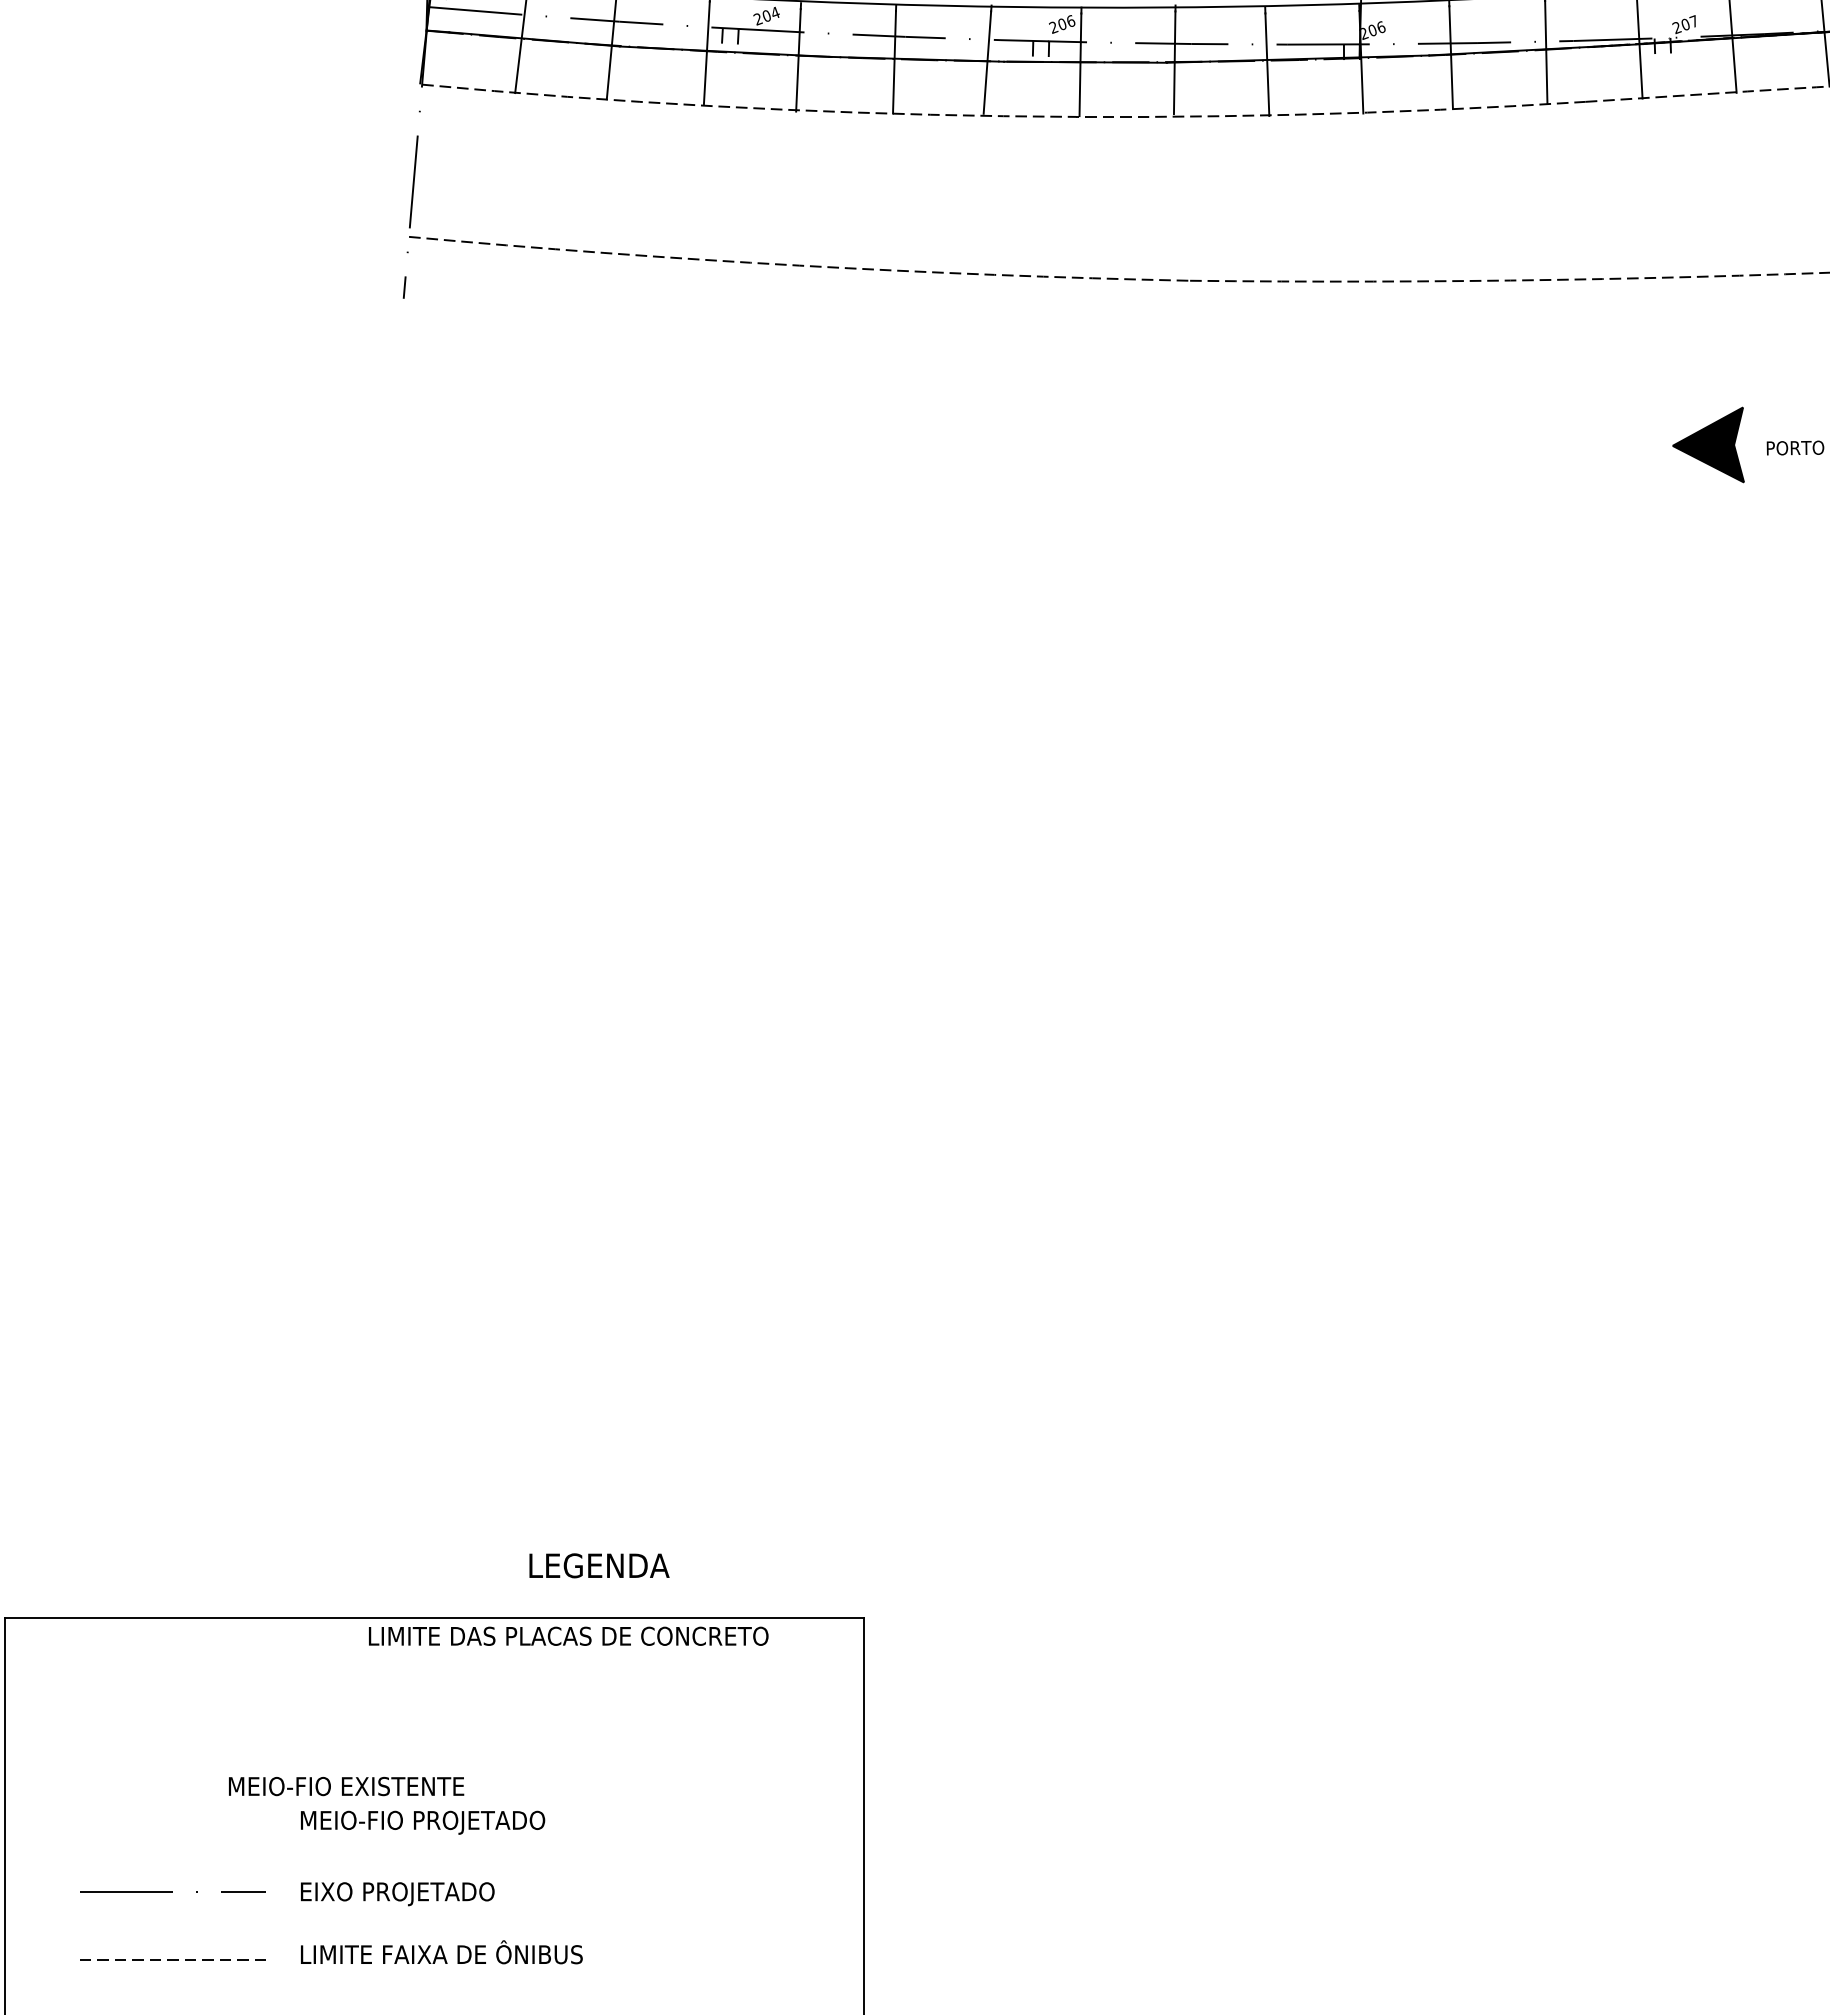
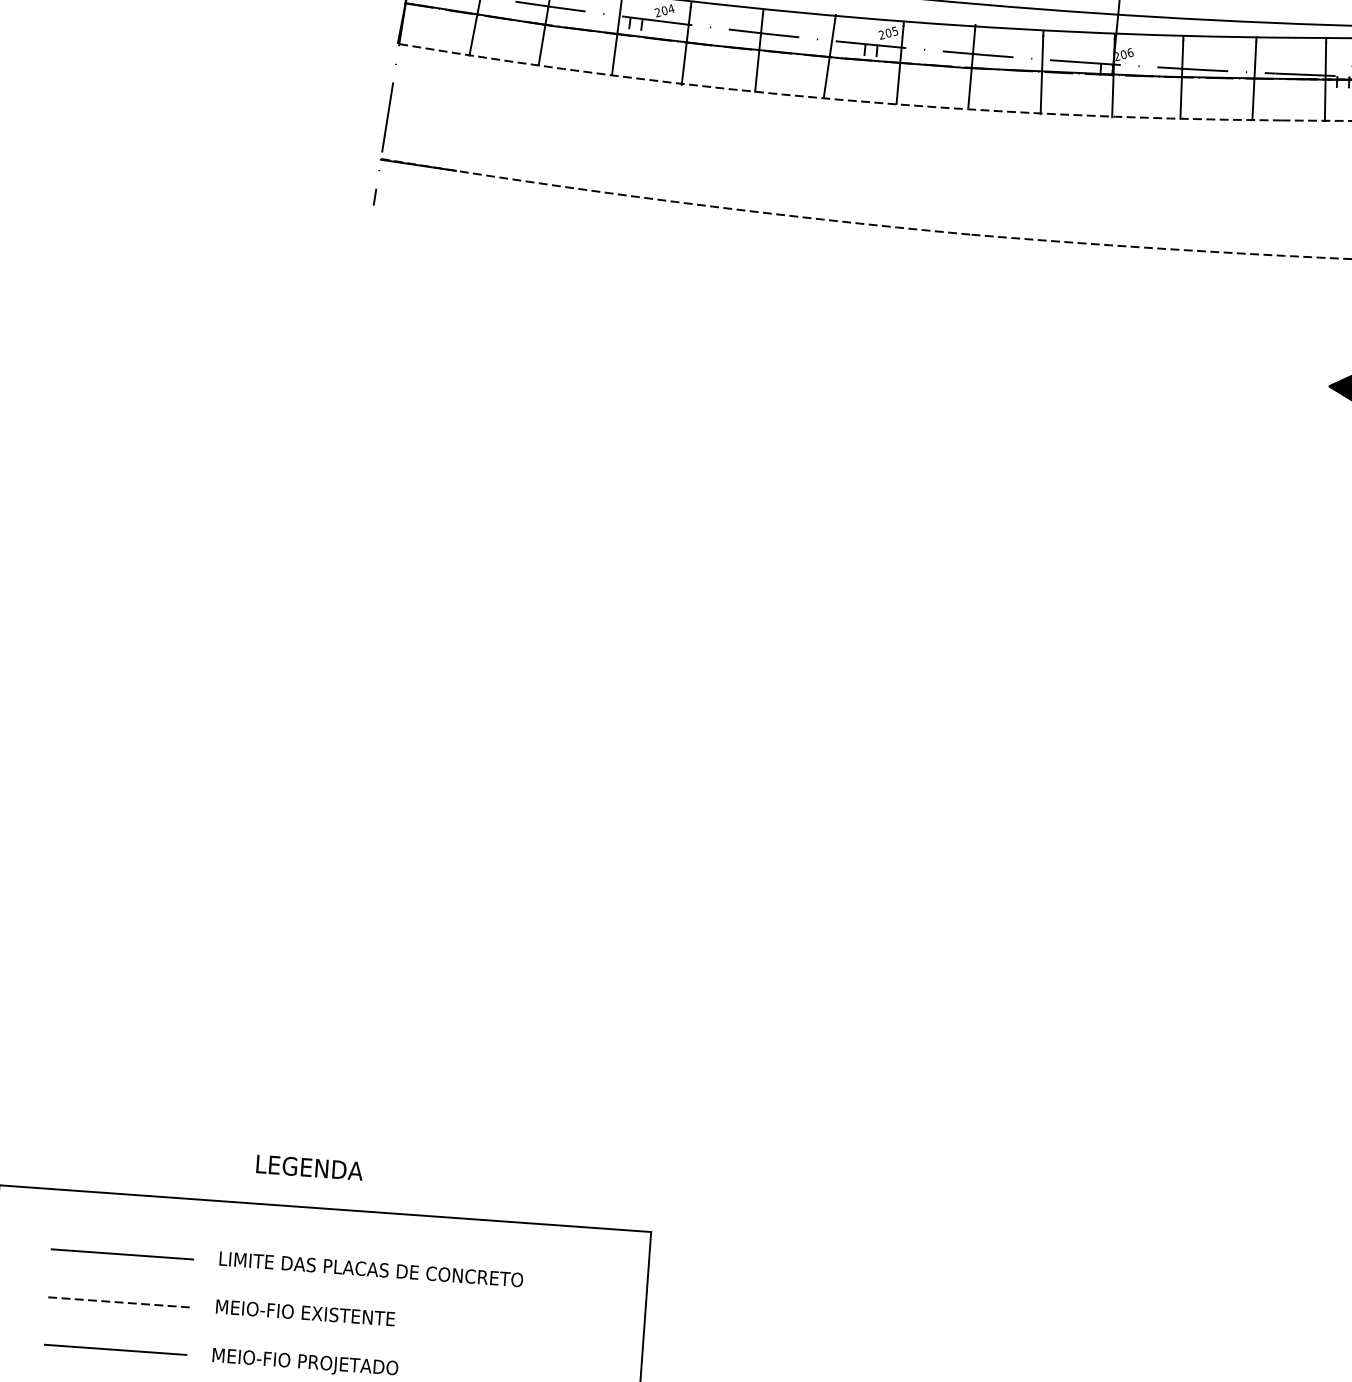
text: (1070, 21) -> (894, 31), 206 -> 205
line: (458, 241) -> (418, 165), added
text: (599, 1565) -> (309, 1167), moved
text: (568, 1635) -> (371, 1268), moved
line: (172, 1697) -> (122, 1254), added
line: (172, 1759) -> (118, 1301), added
text: (346, 1786) -> (305, 1312), moved
line: (172, 1822) -> (115, 1349), added

